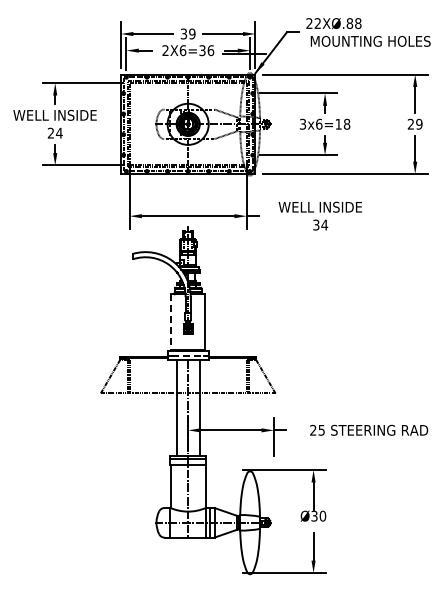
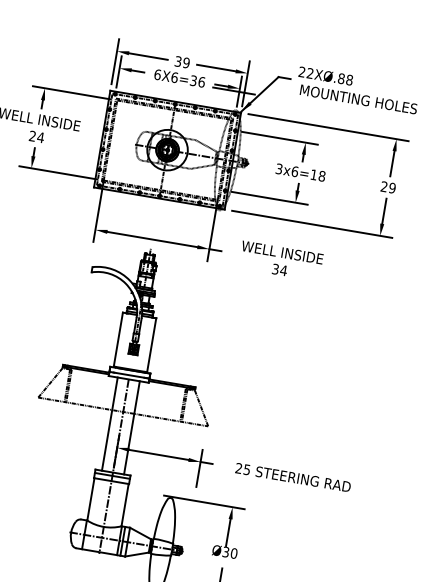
text: (165, 50) -> (157, 74), 2X6=36 -> 6X6=36
line: (171, 321) -> (118, 339), dashed -> solid
line: (190, 355) -> (131, 375), dashed -> solid

